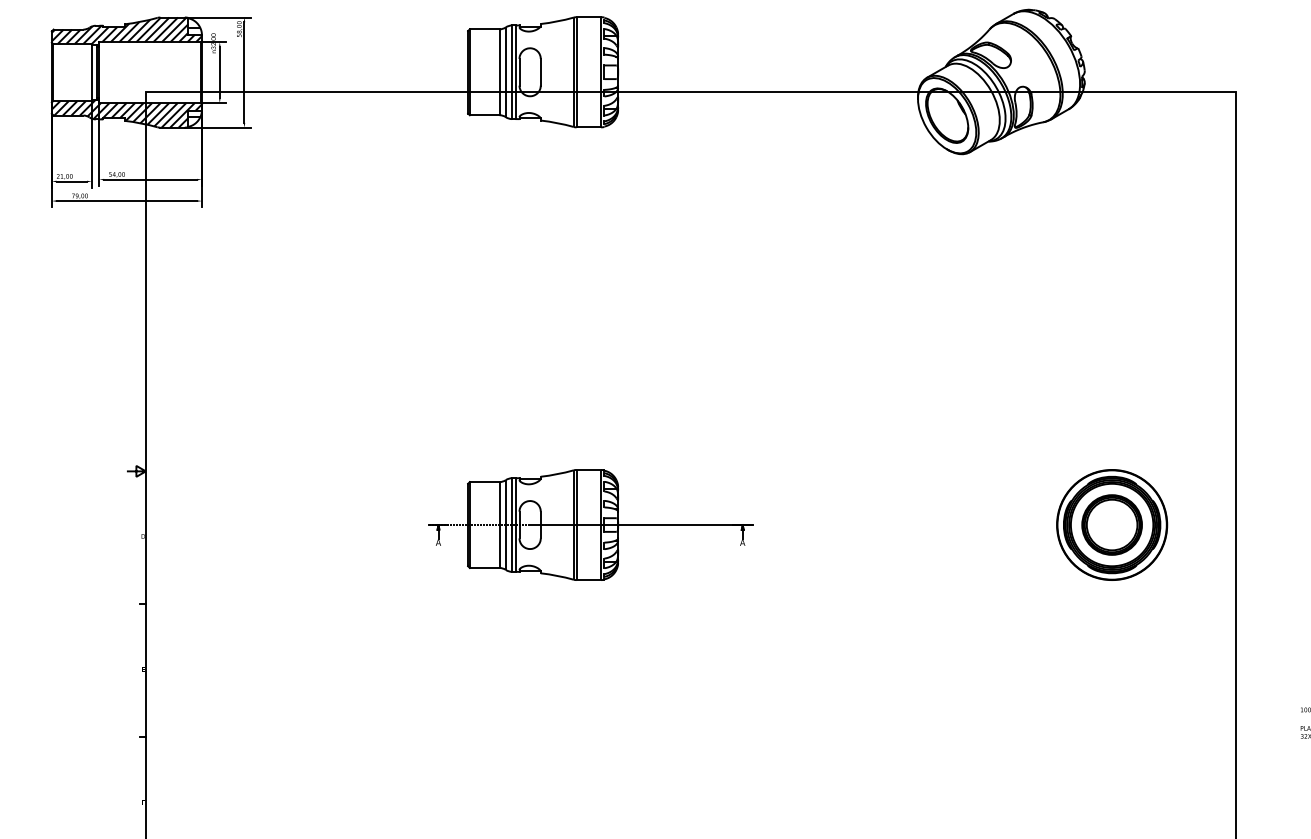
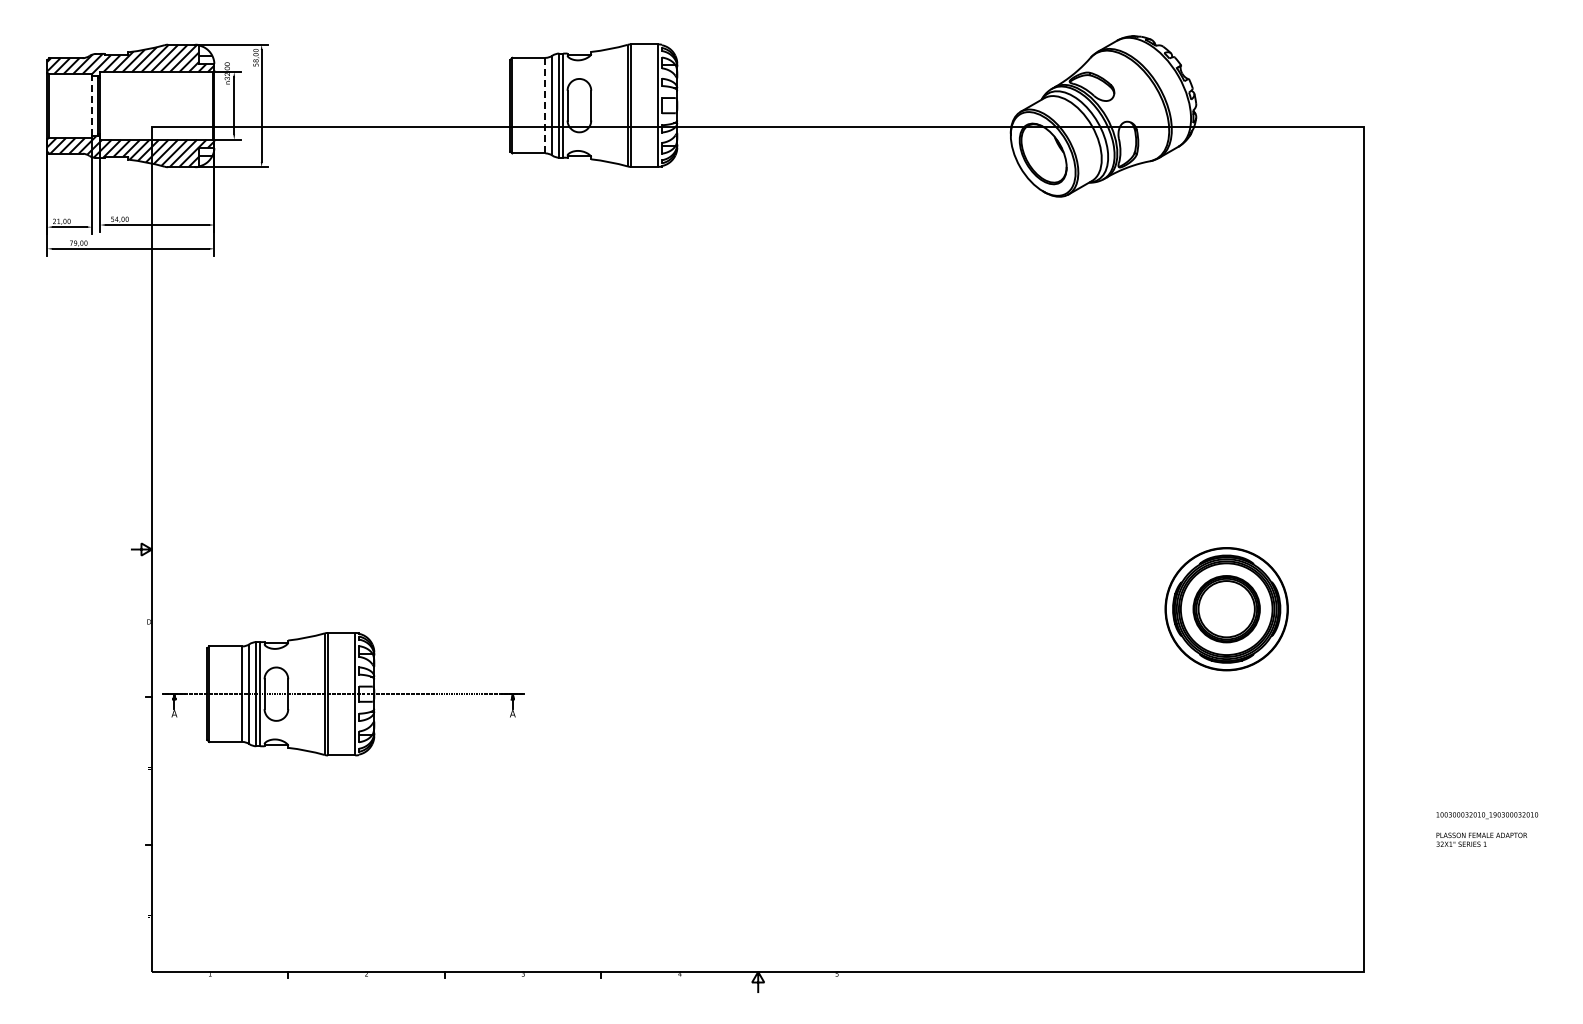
line: (91, 72) -> (91, 105), solid -> dashed
line: (499, 72) -> (545, 105), solid -> dashed
part: (590, 525) -> (343, 694), moved

